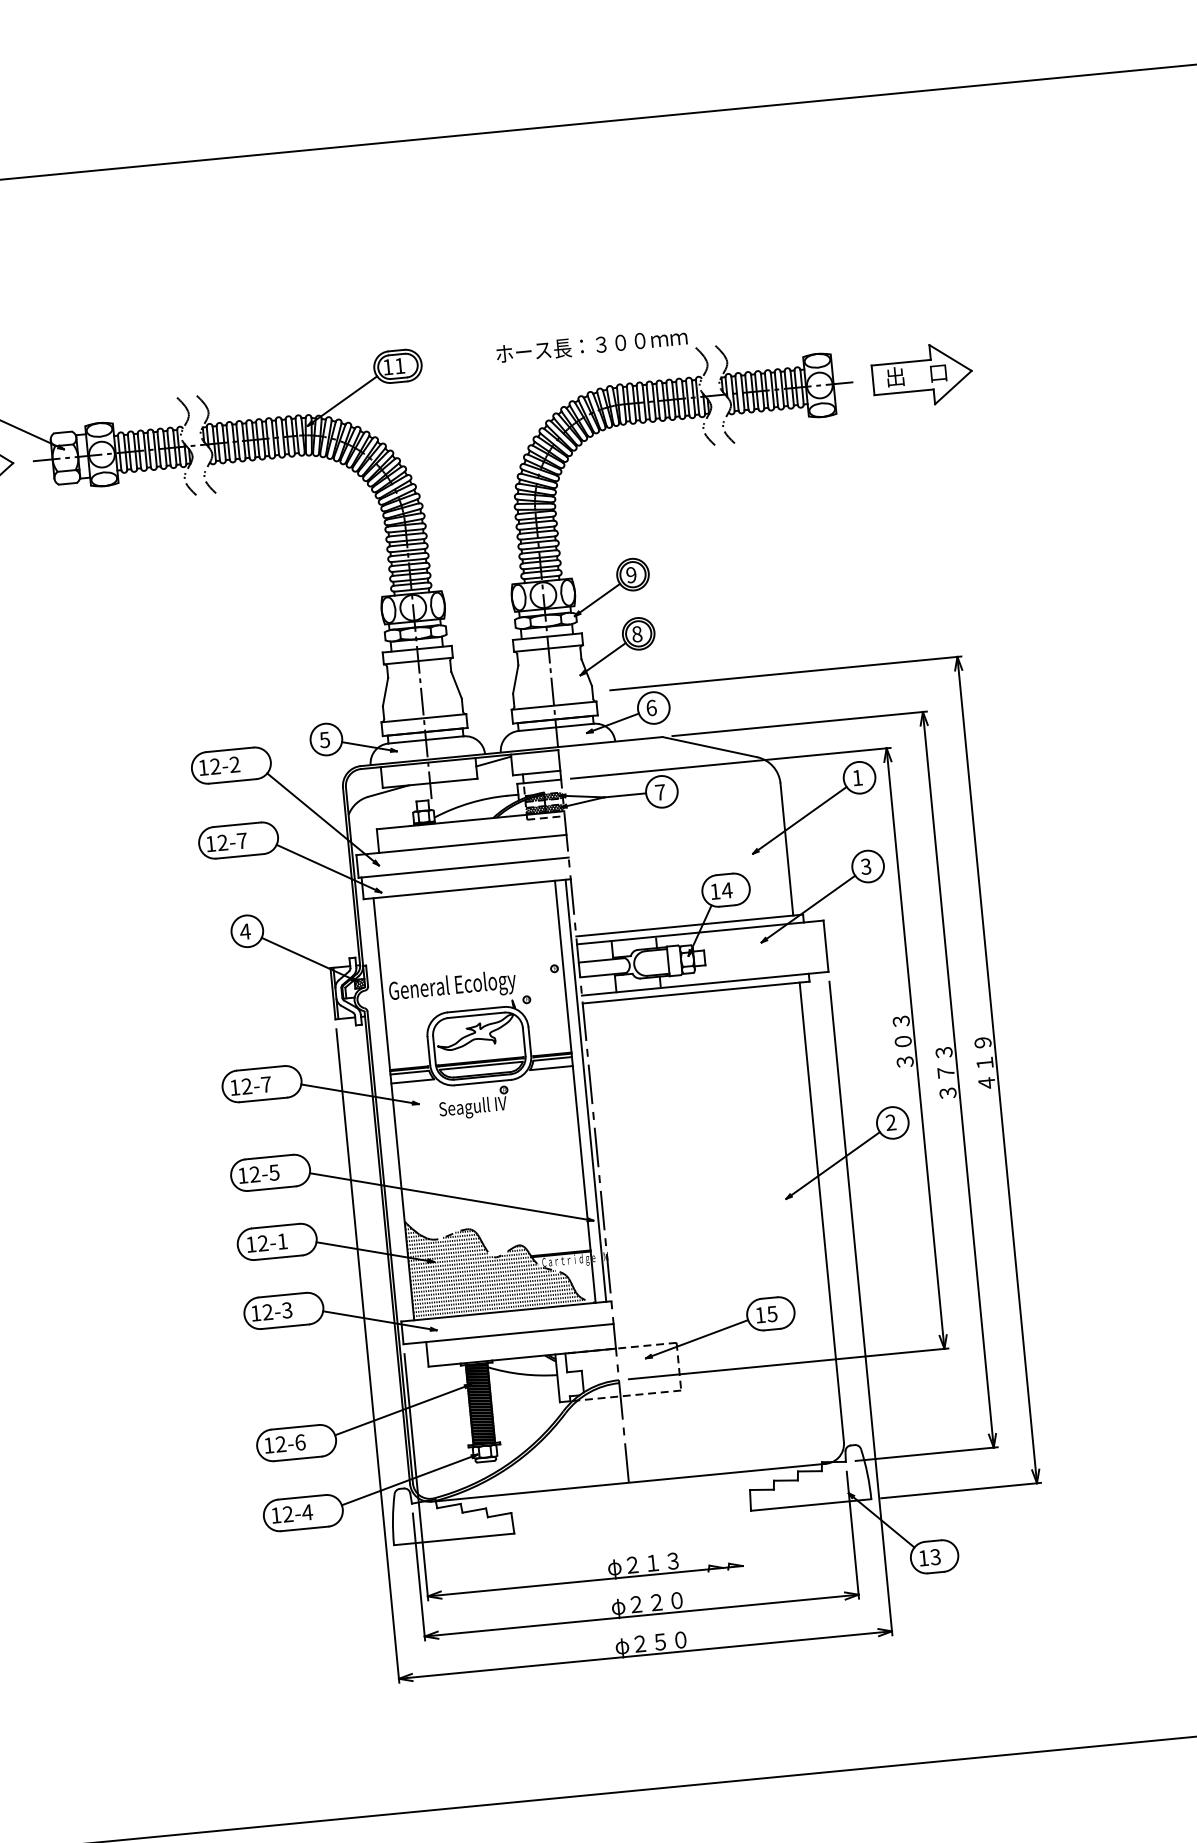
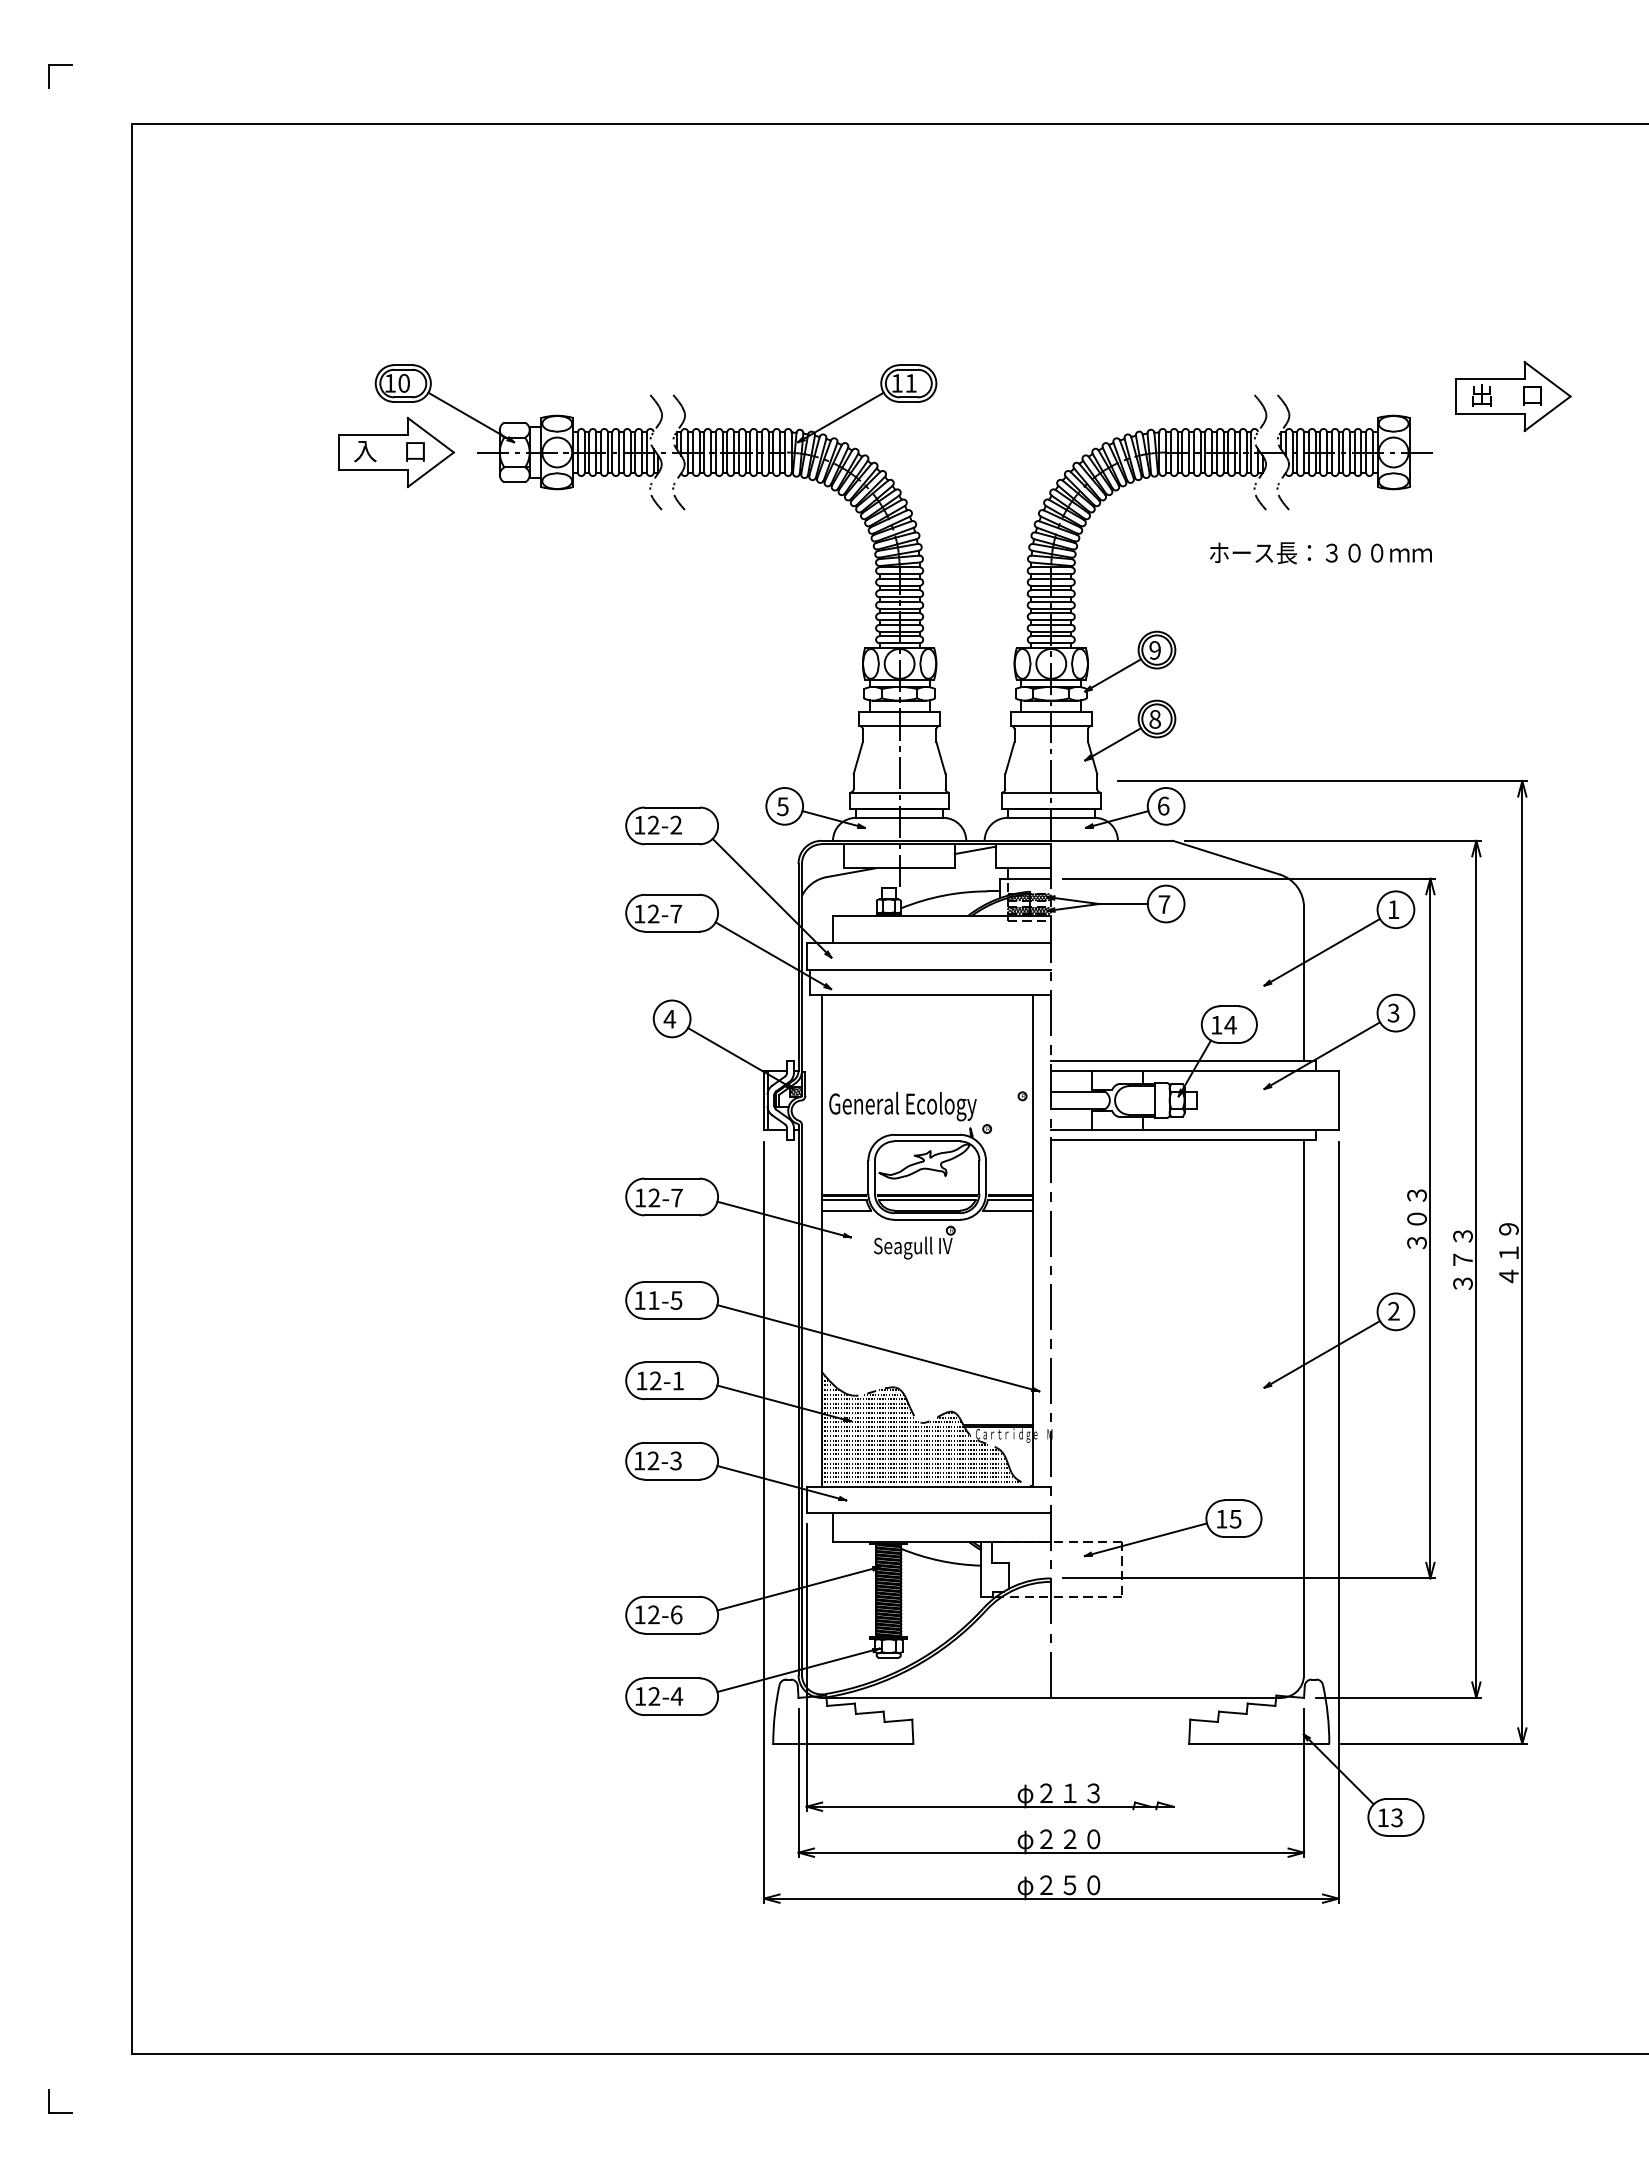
text: (591, 345) -> (1320, 553), moved
part: (922, 375) -> (1513, 396), moved
line: (586, 1090) -> (1045, 1240), removed
text: (254, 1174) -> (653, 1300), 12-5 -> 11-5

